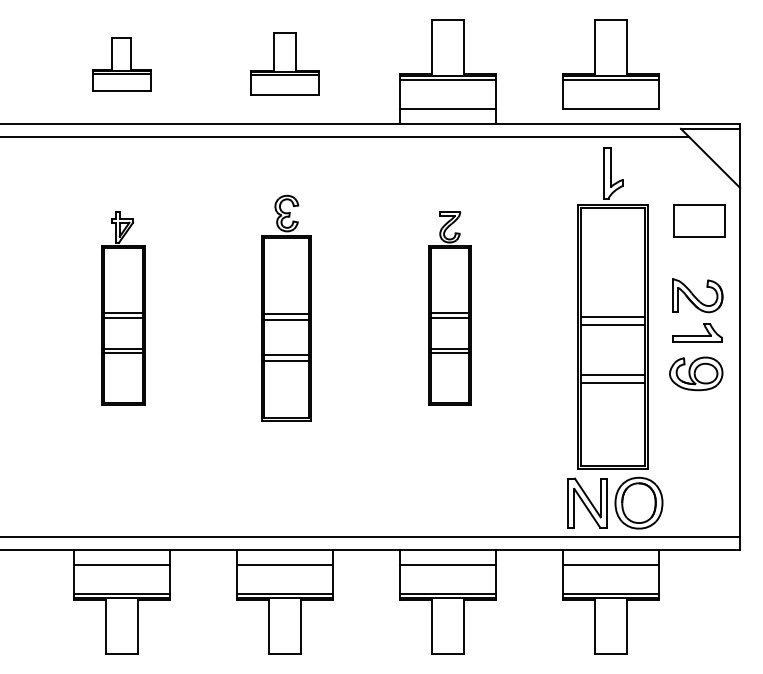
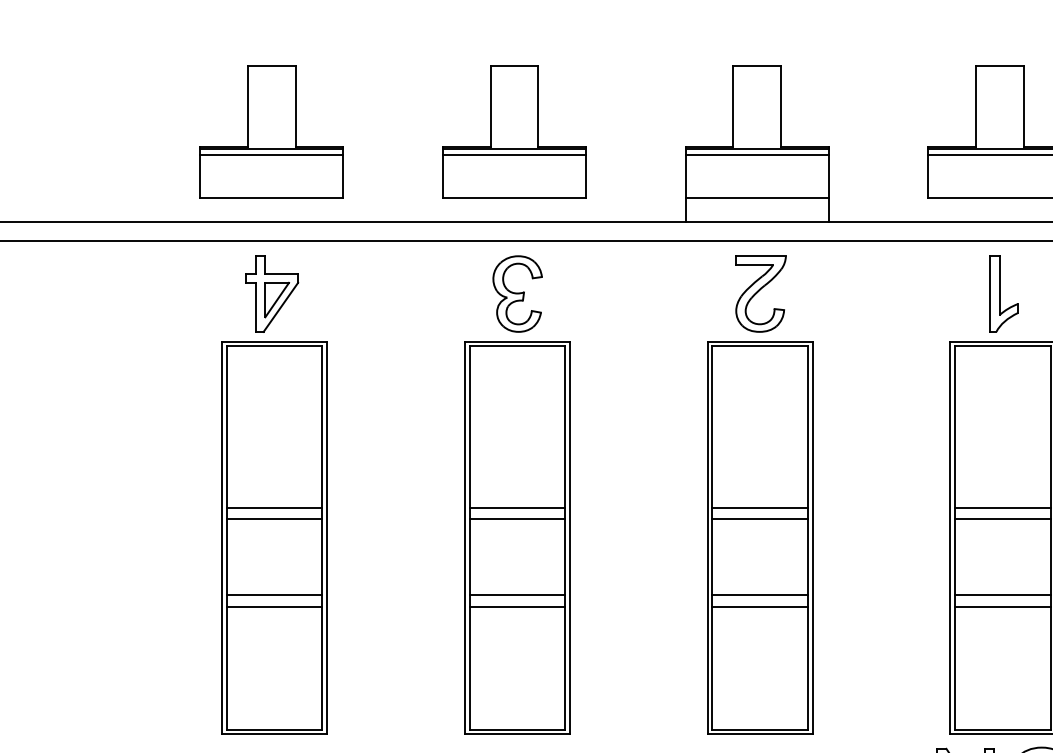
part: (121, 64) -> (271, 132), size x1.67
part: (284, 64) -> (514, 132), size x1.43
part: (286, 307) -> (517, 494), size x1.43
part: (123, 308) -> (274, 495), size x1.67
part: (449, 308) -> (759, 495), size x1.67

